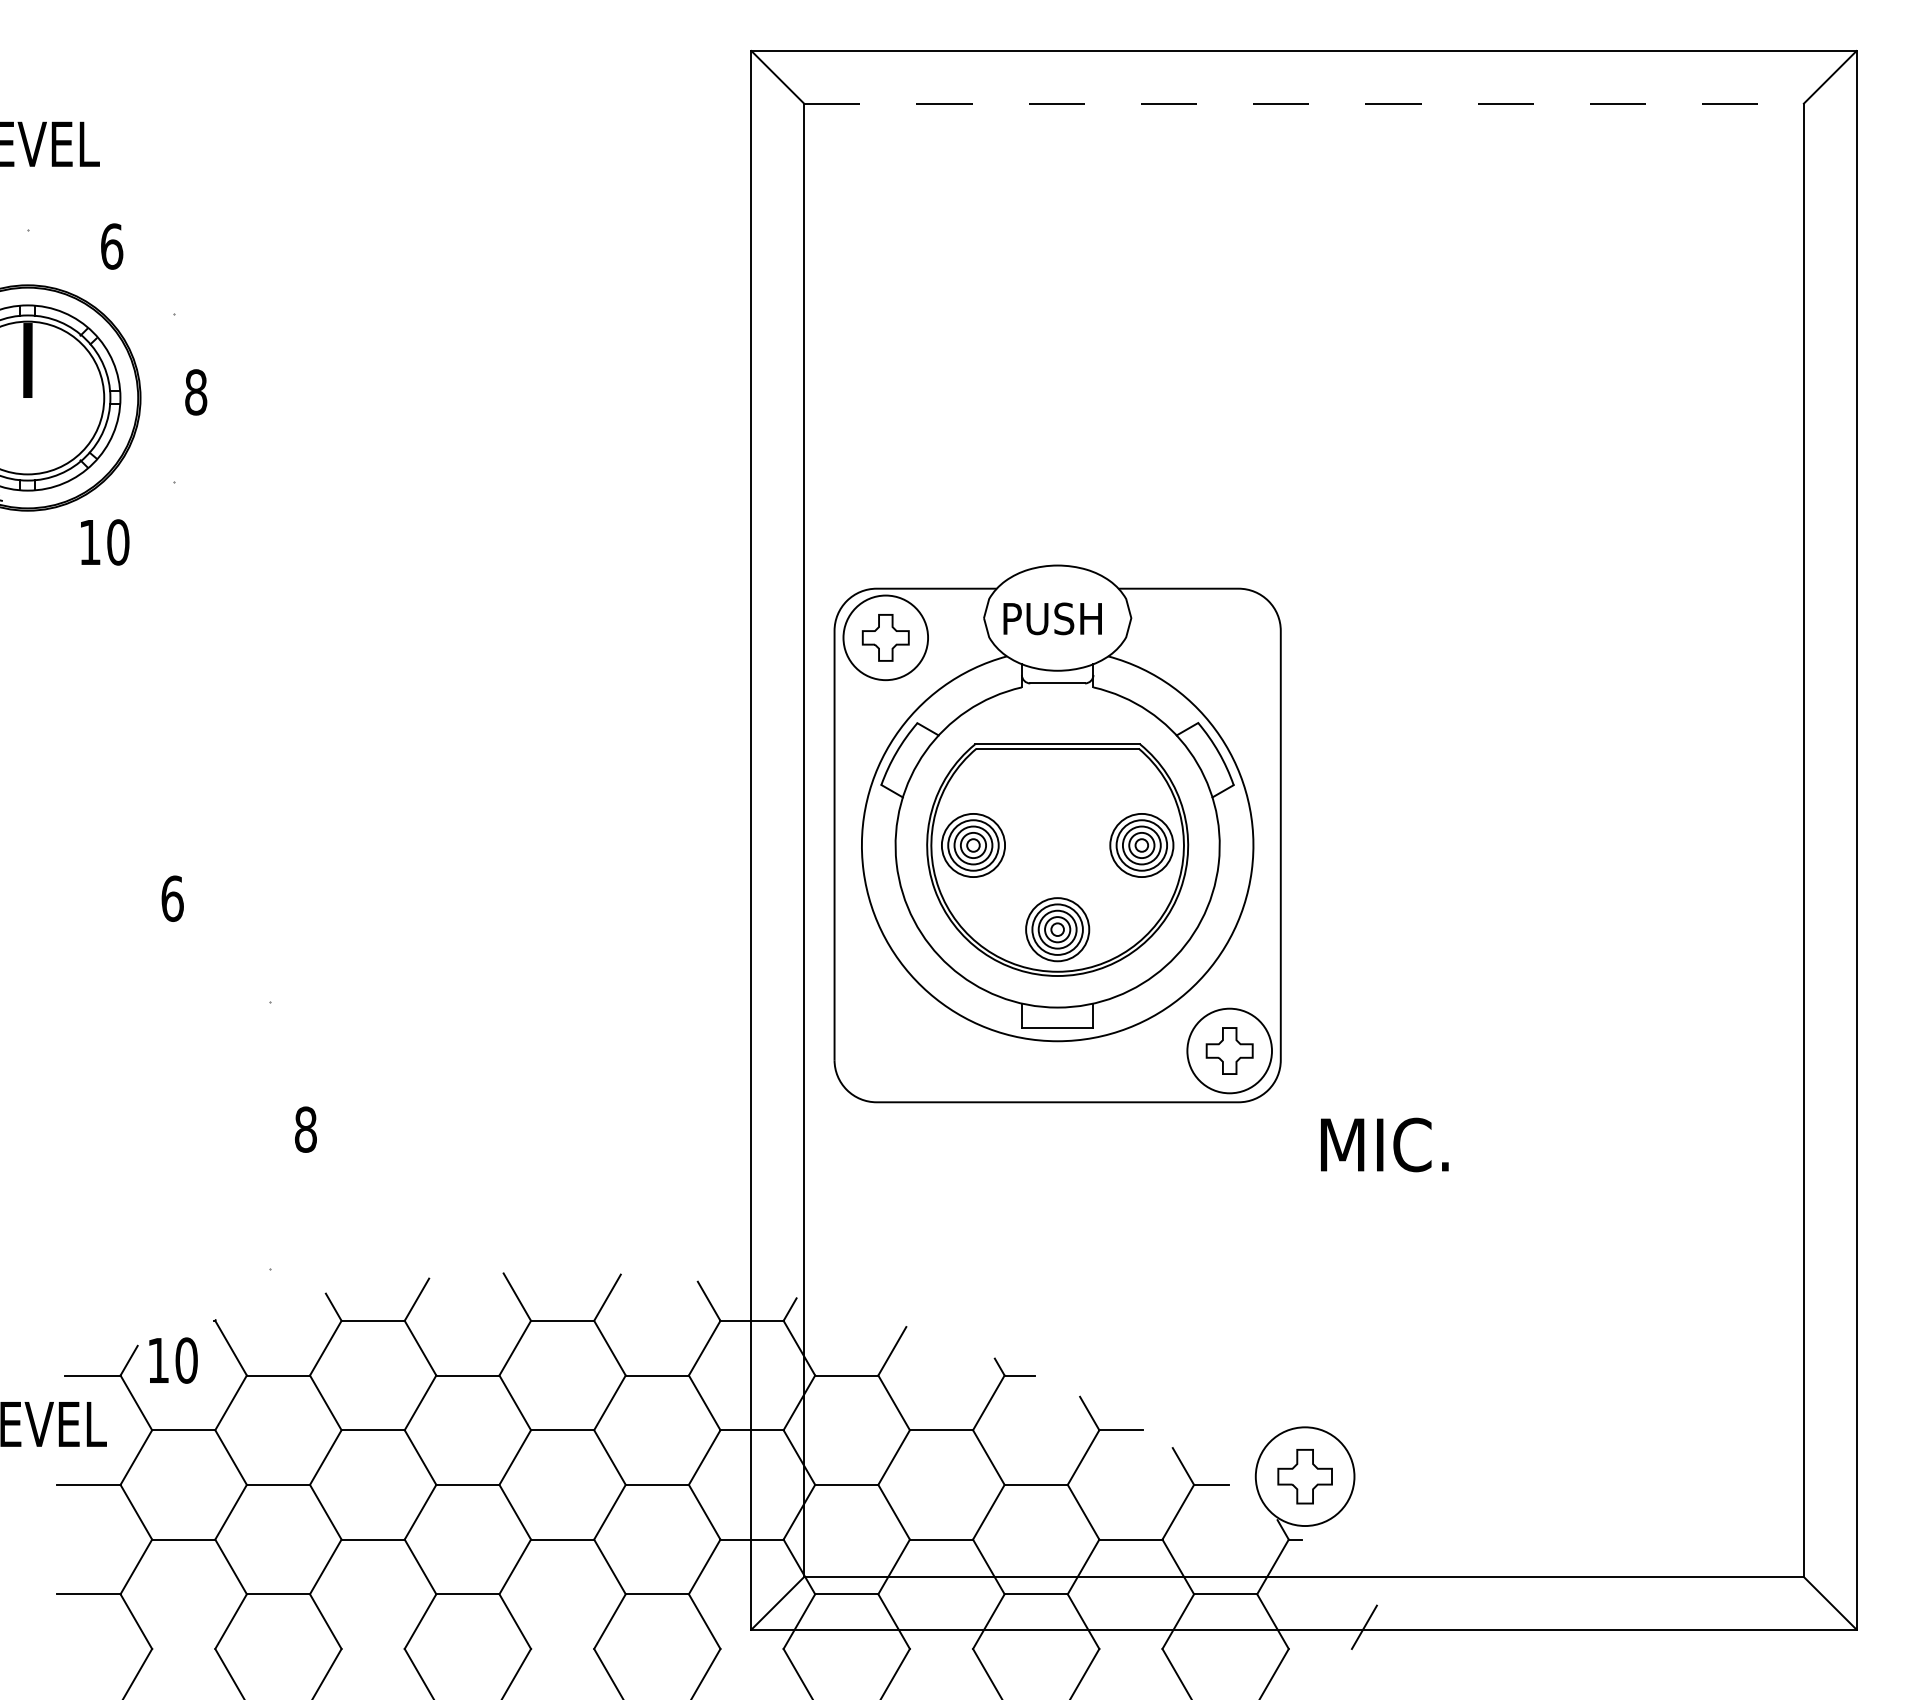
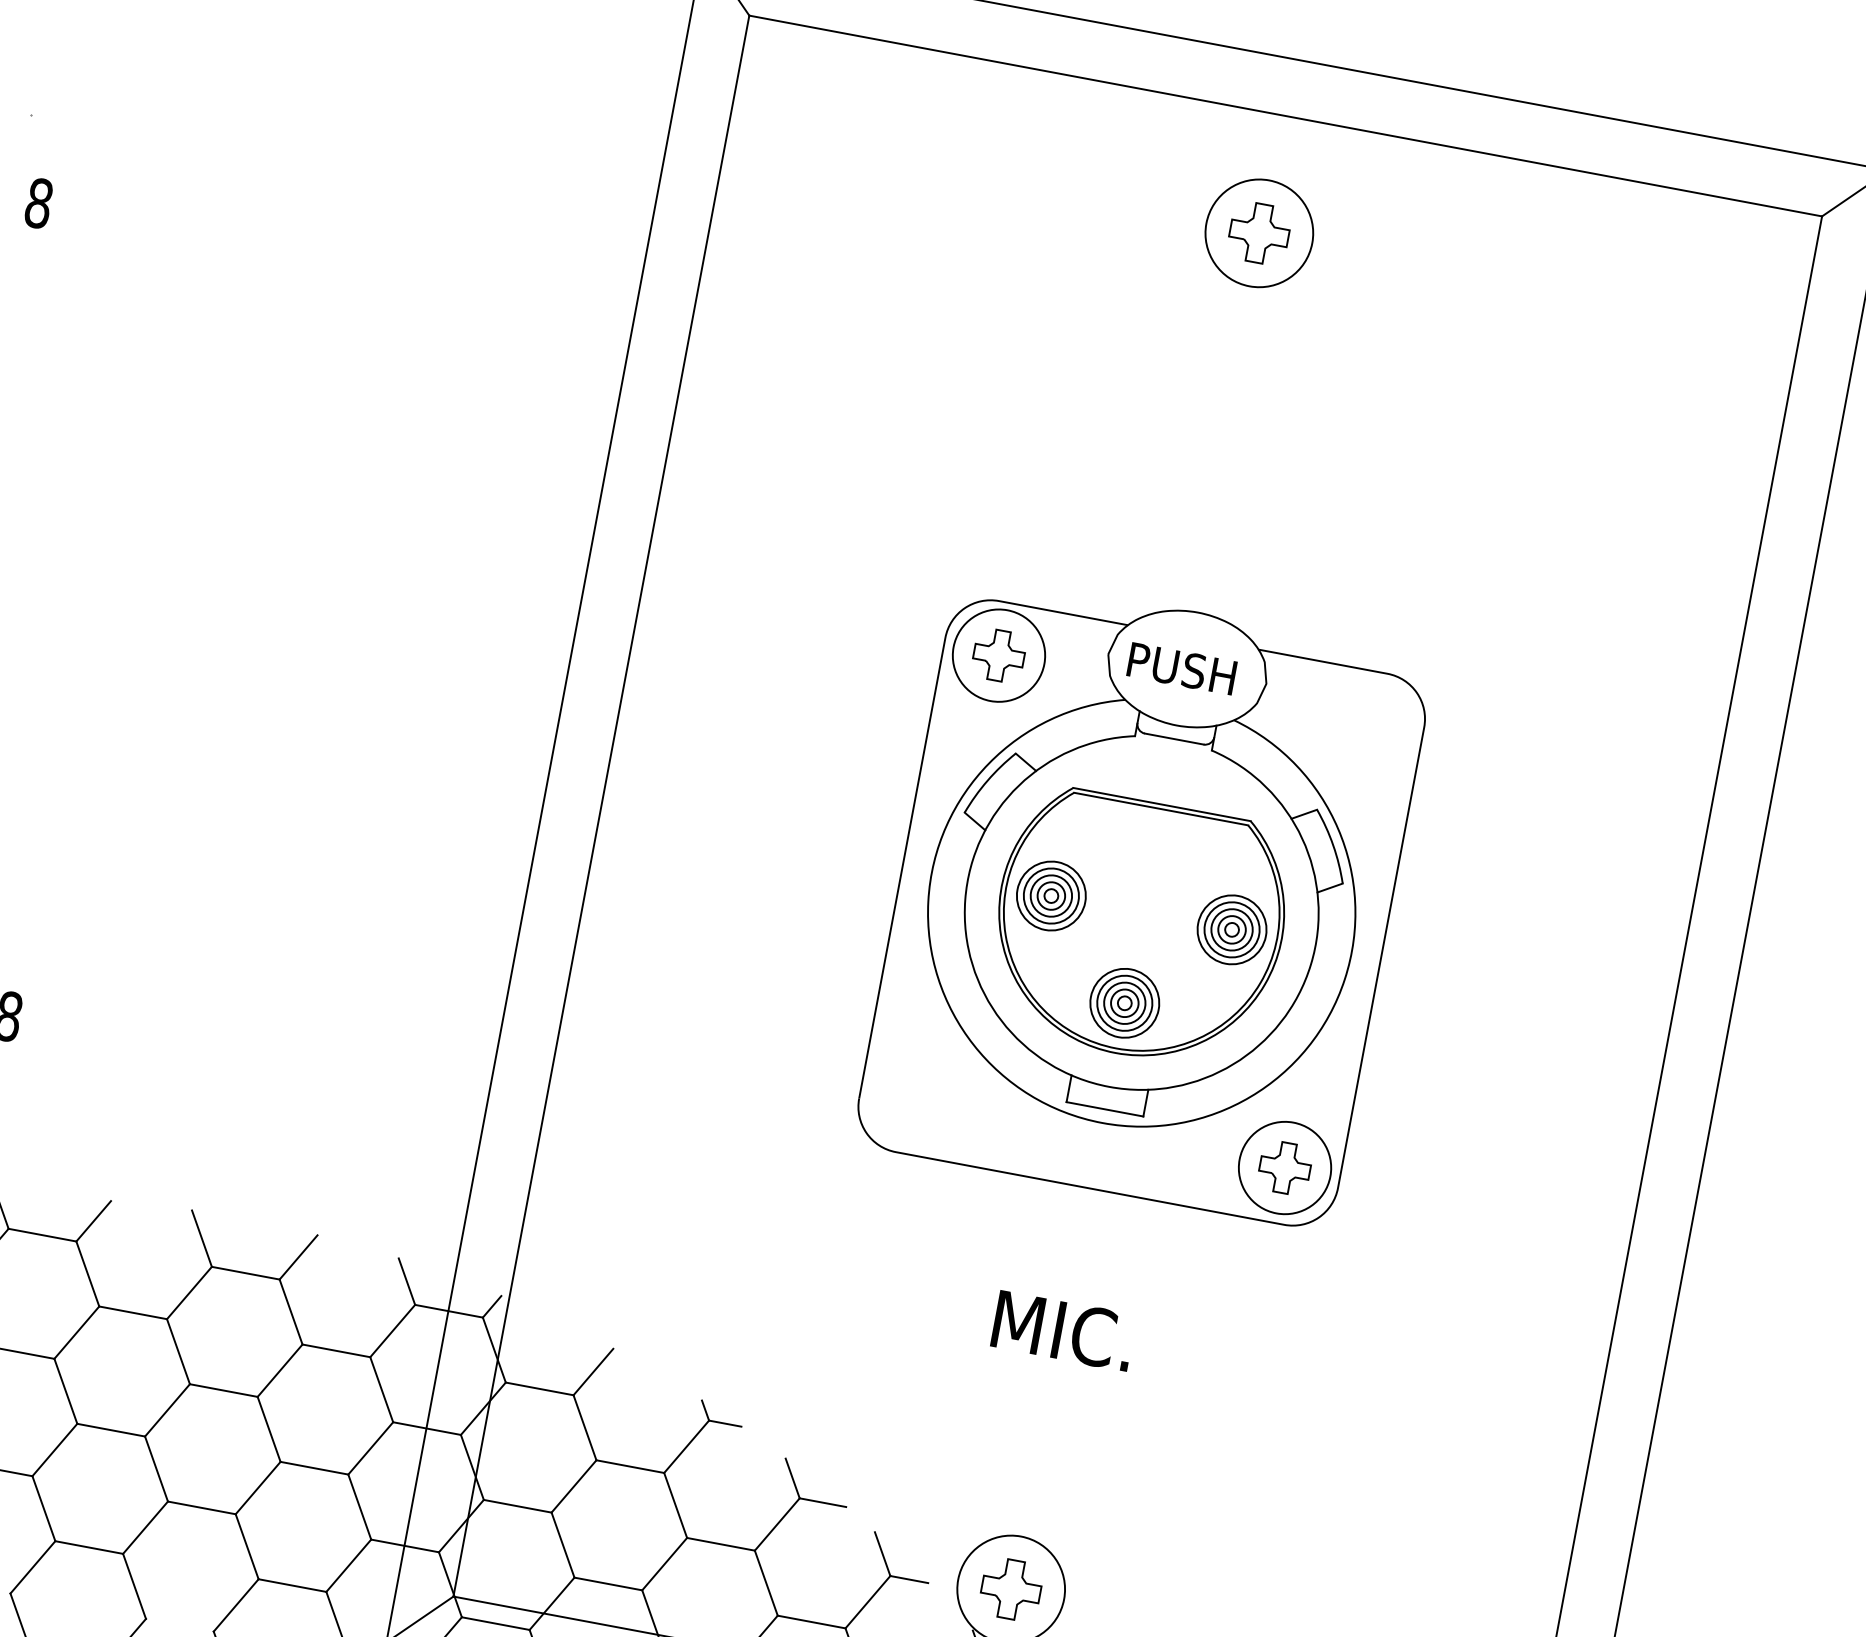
line: (1304, 103) -> (1286, 115), dashed -> solid
part: (1299, 213) -> (1258, 233), added
part: (1057, 833) -> (1143, 900), moved
text: (1384, 1144) -> (1063, 1330), moved

